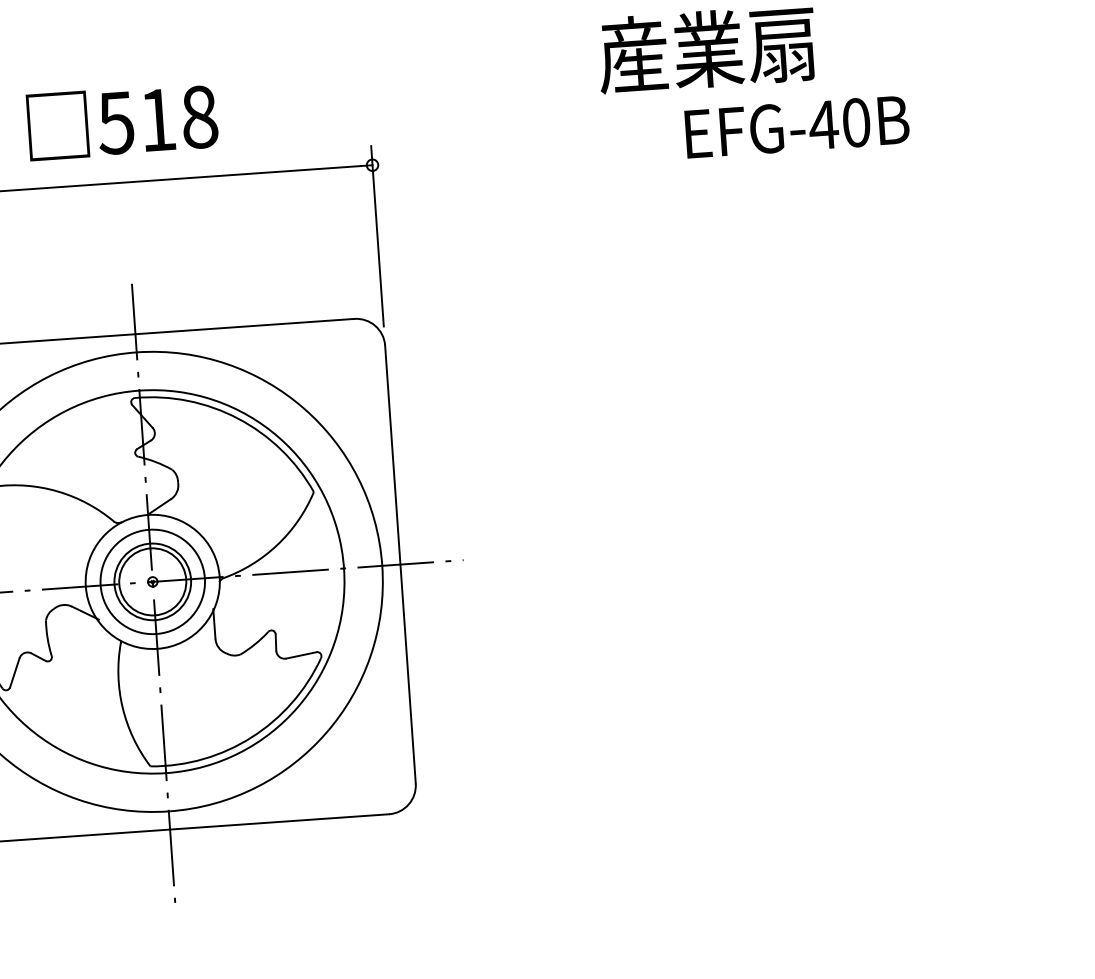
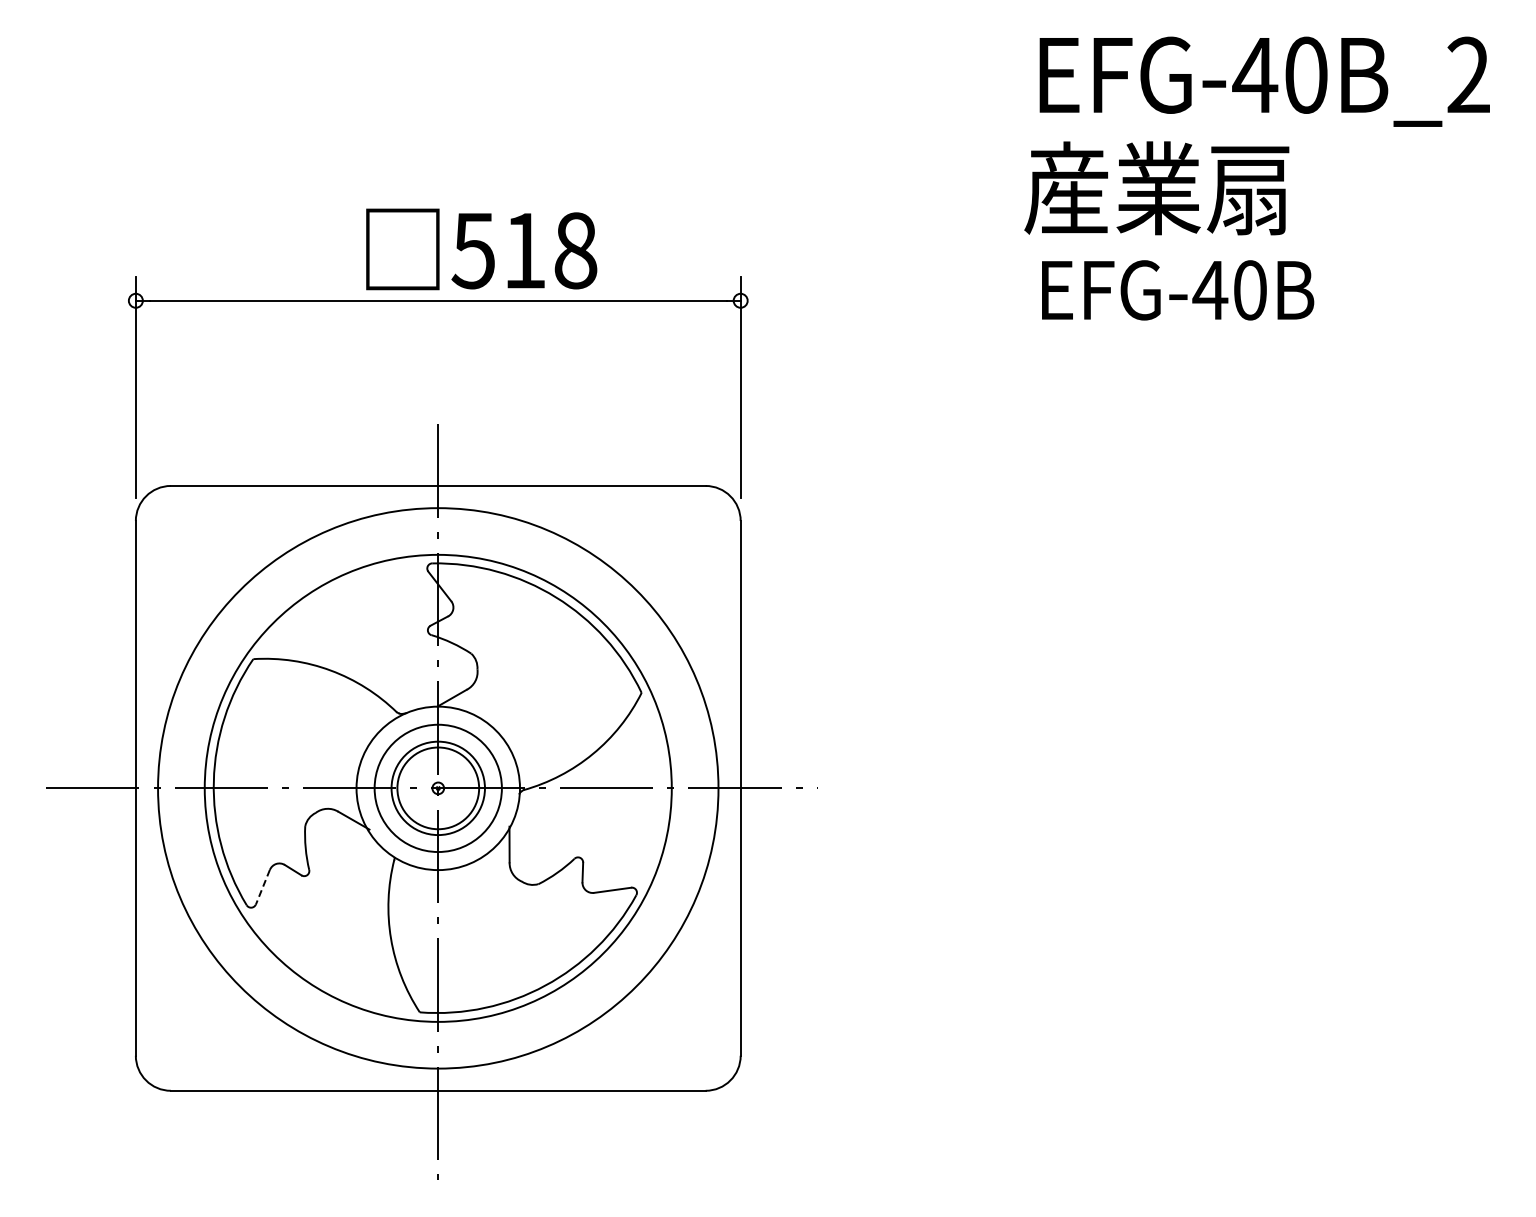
text: (122, 121) -> (481, 249), moved
text: (797, 127) -> (1178, 290), moved
line: (14, 673) -> (262, 887), solid -> dashed

